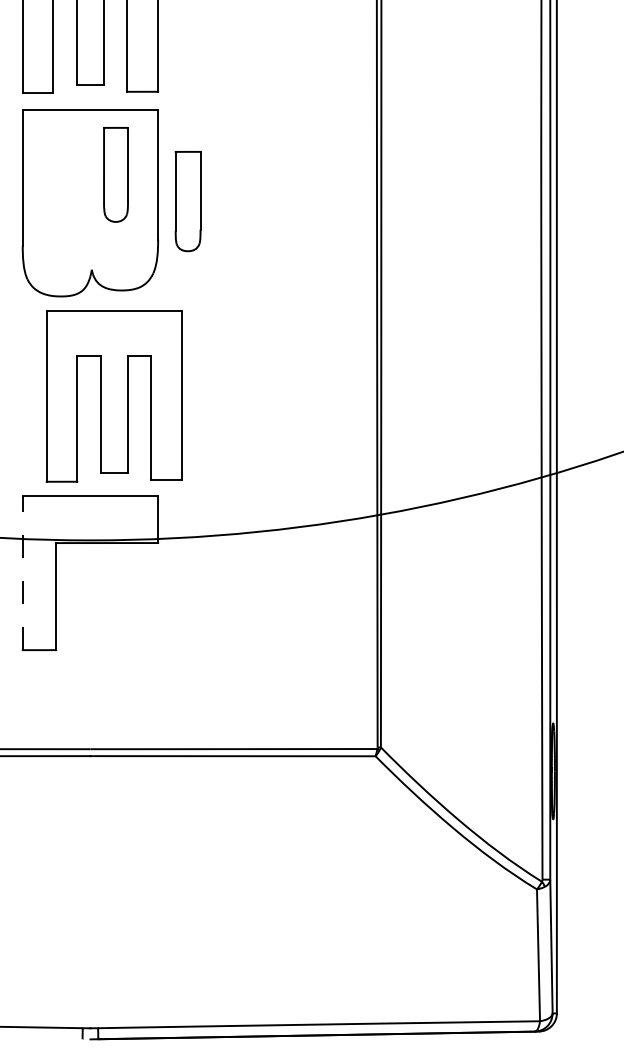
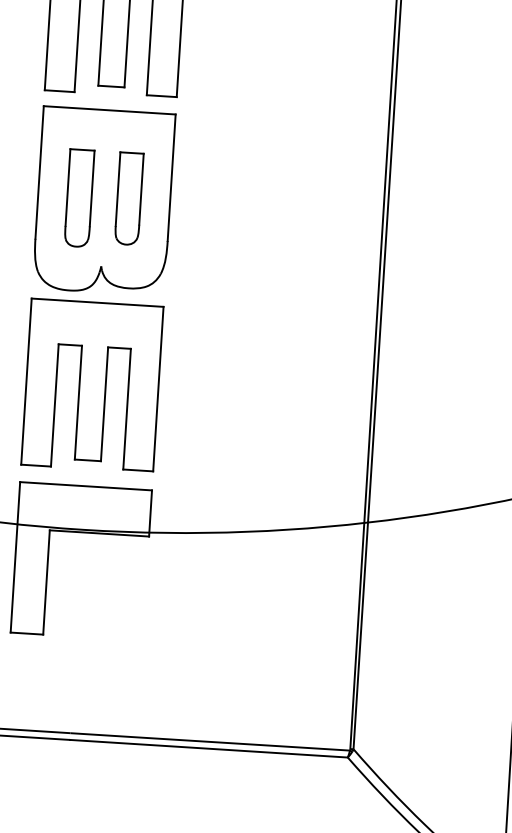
part: (115, 174) -> (128, 198), moved
part: (187, 201) -> (78, 198), moved
part: (113, 396) -> (91, 385), moved
line: (22, 572) -> (15, 556), dashed -> solid

